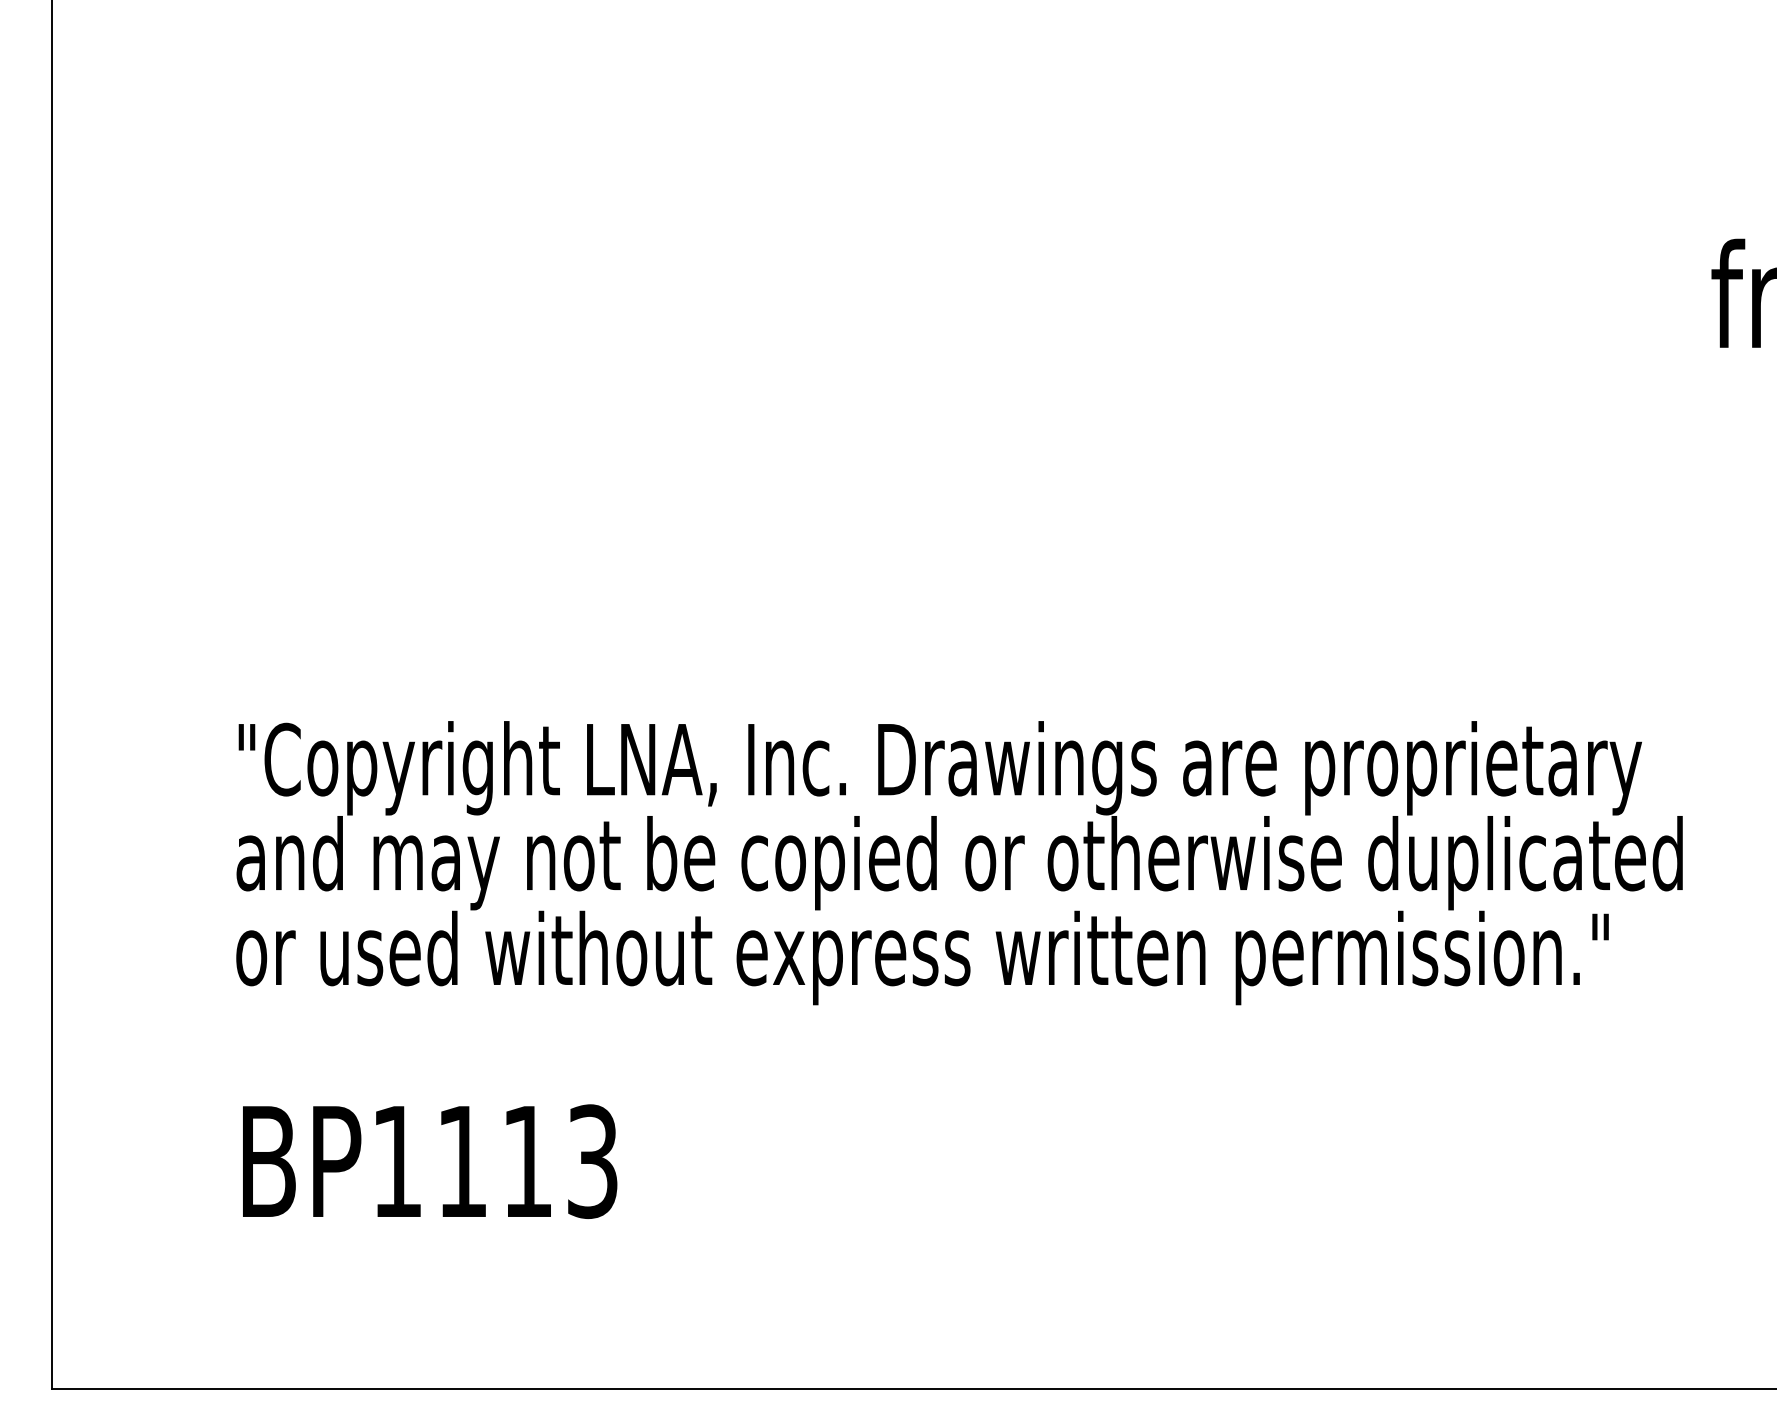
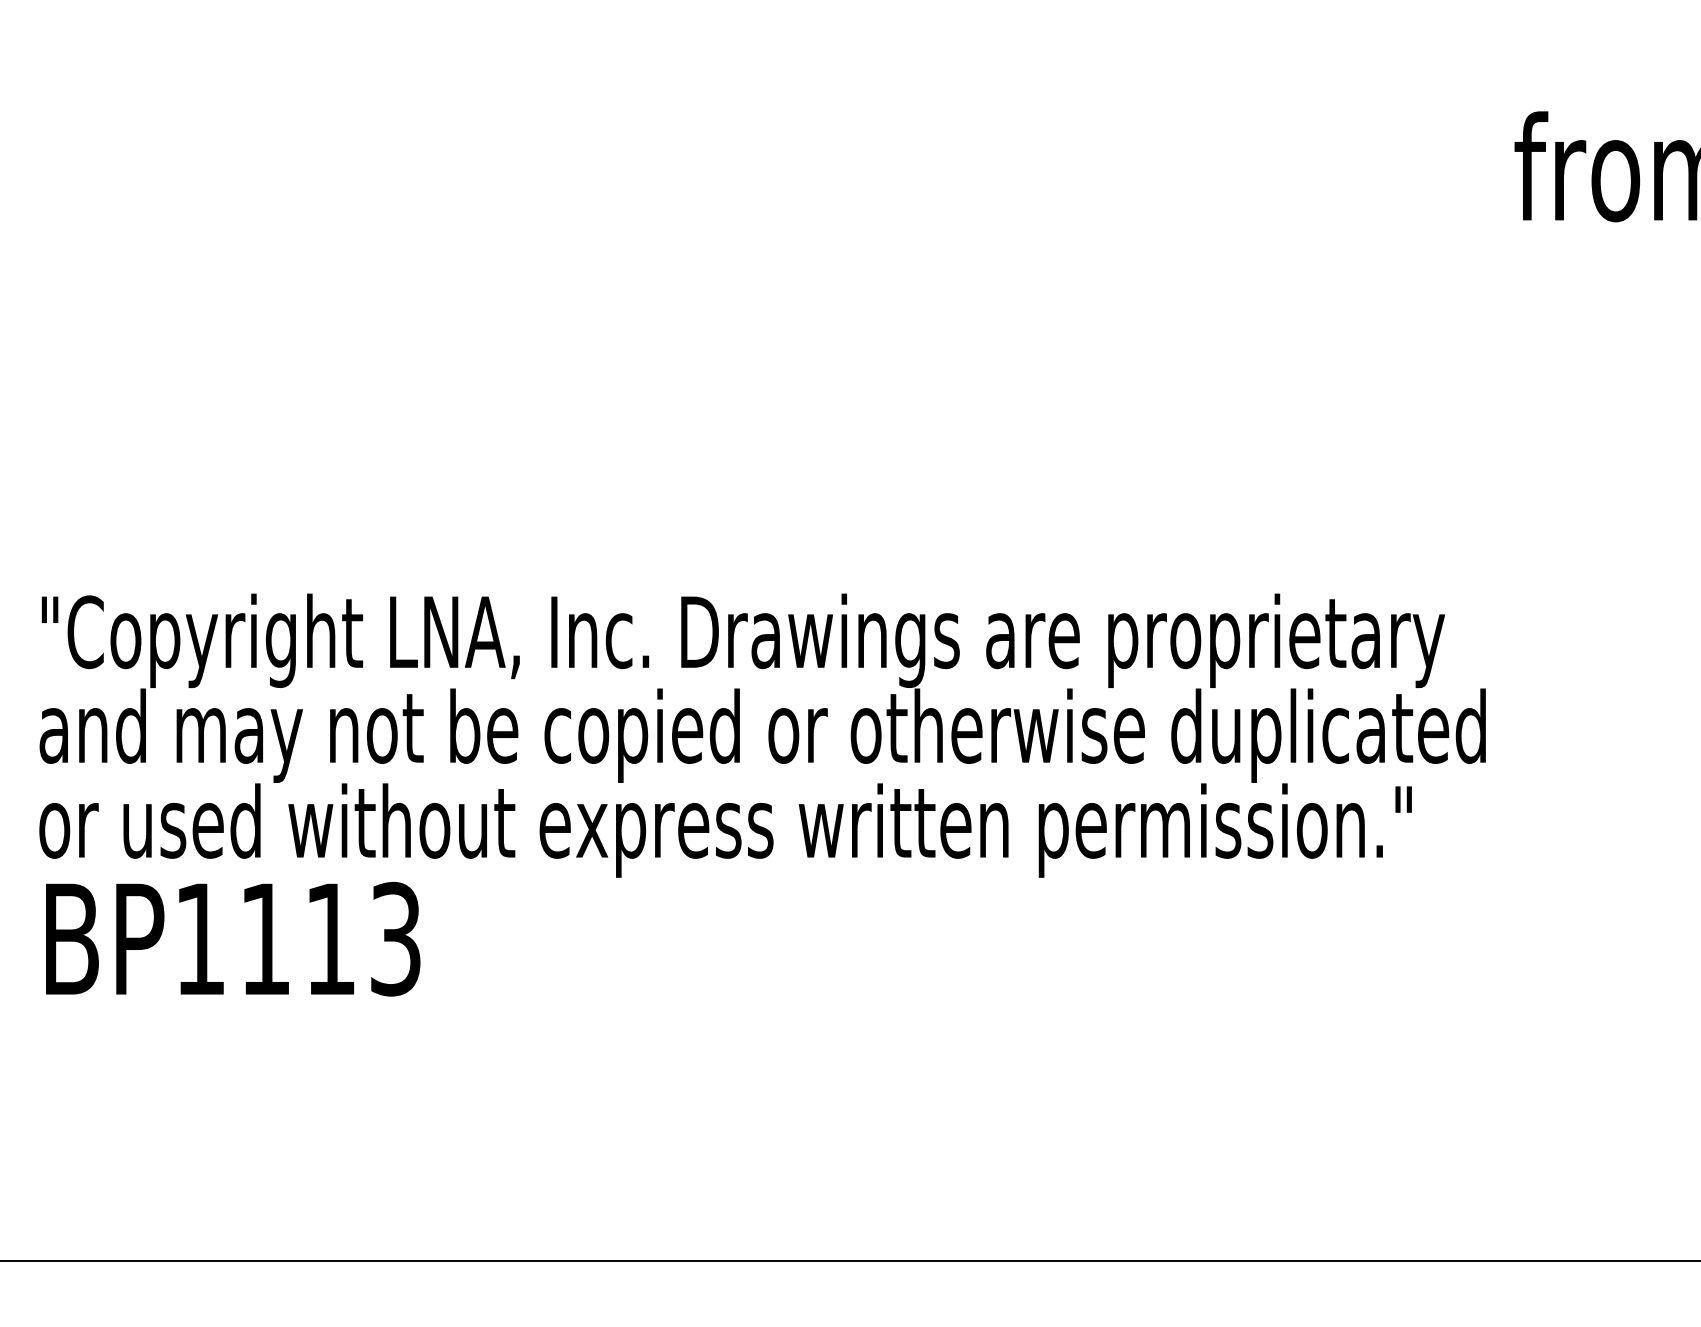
text: (430, 1161) -> (233, 939), moved

